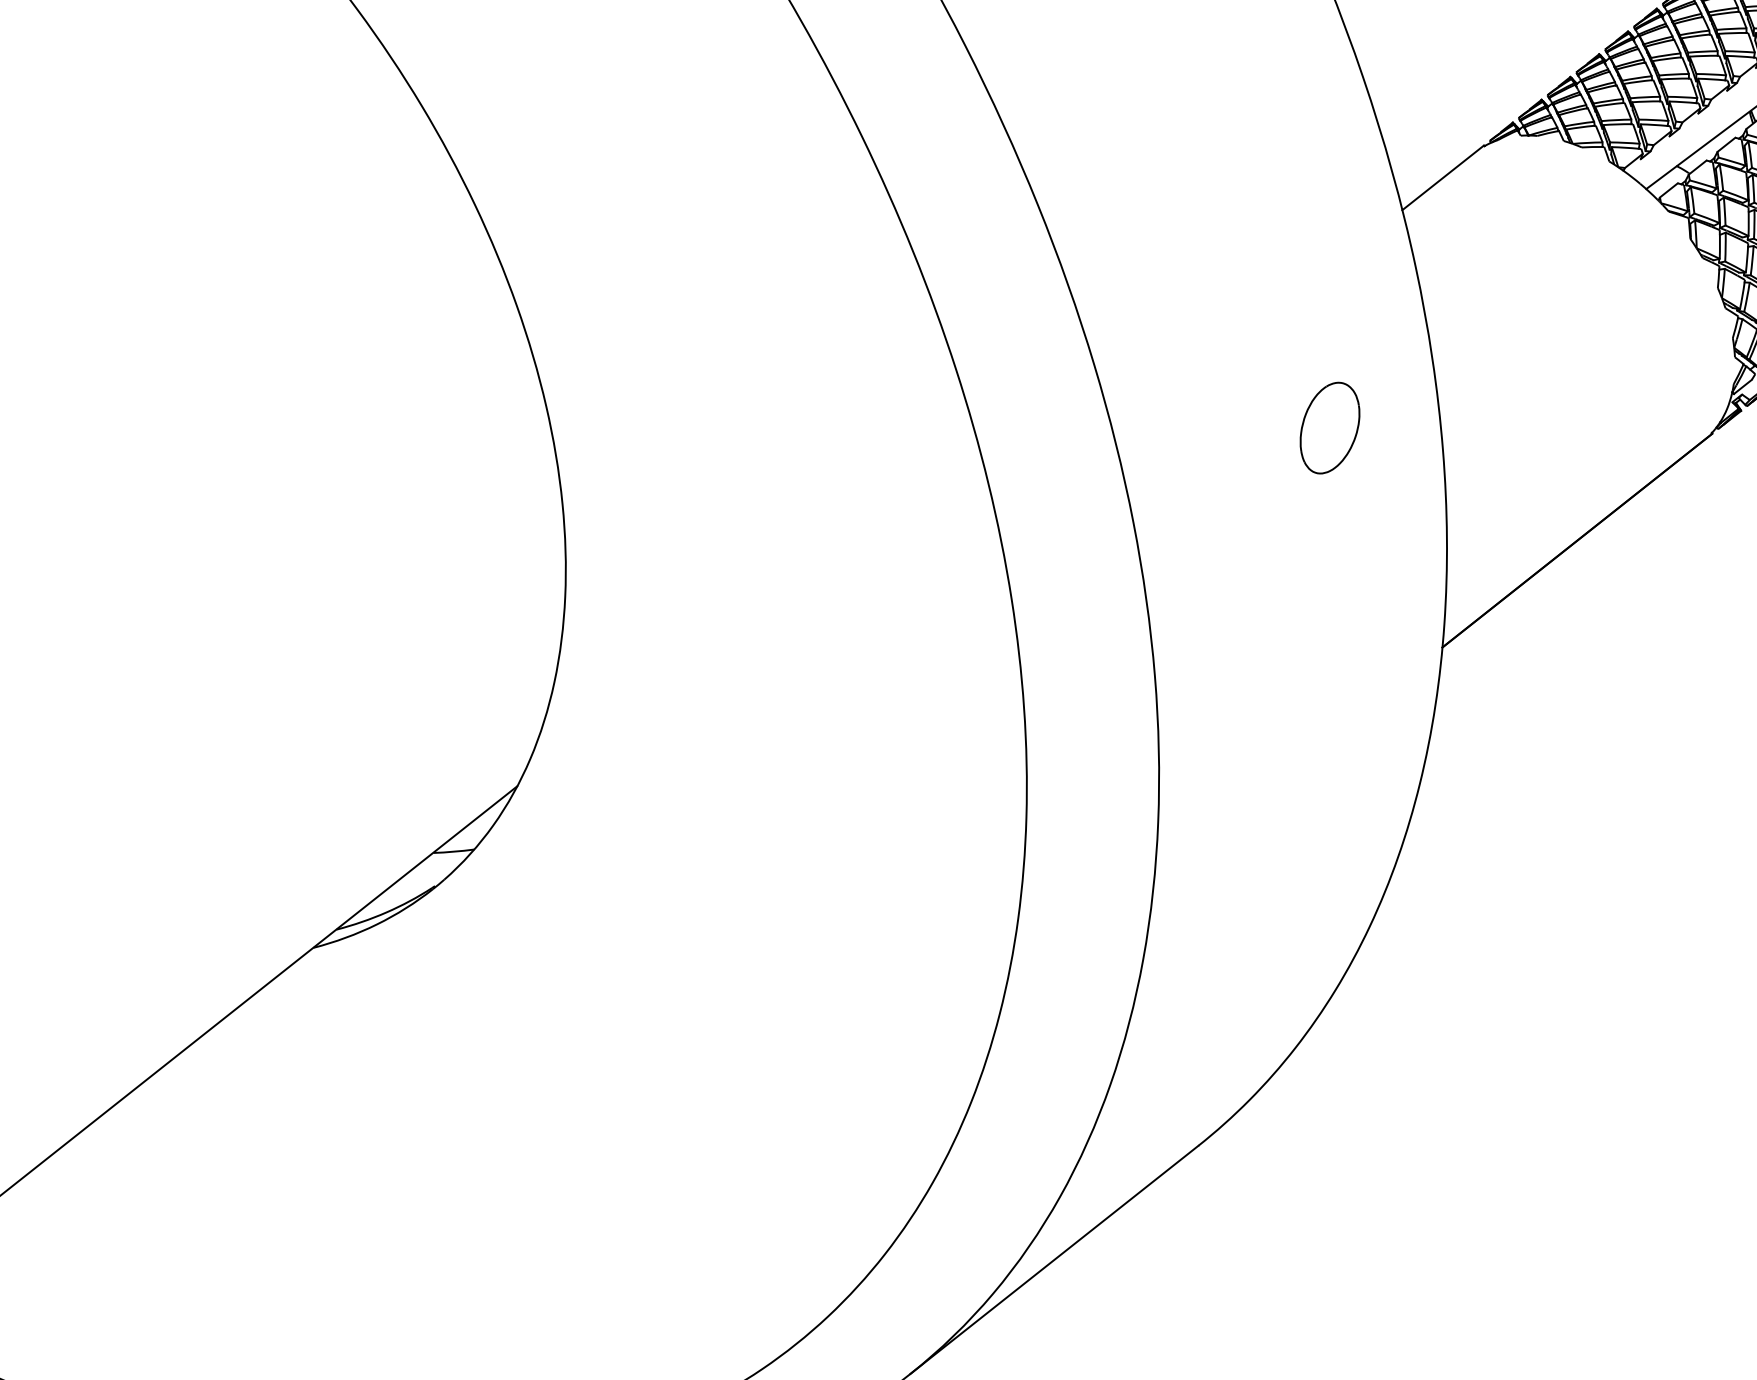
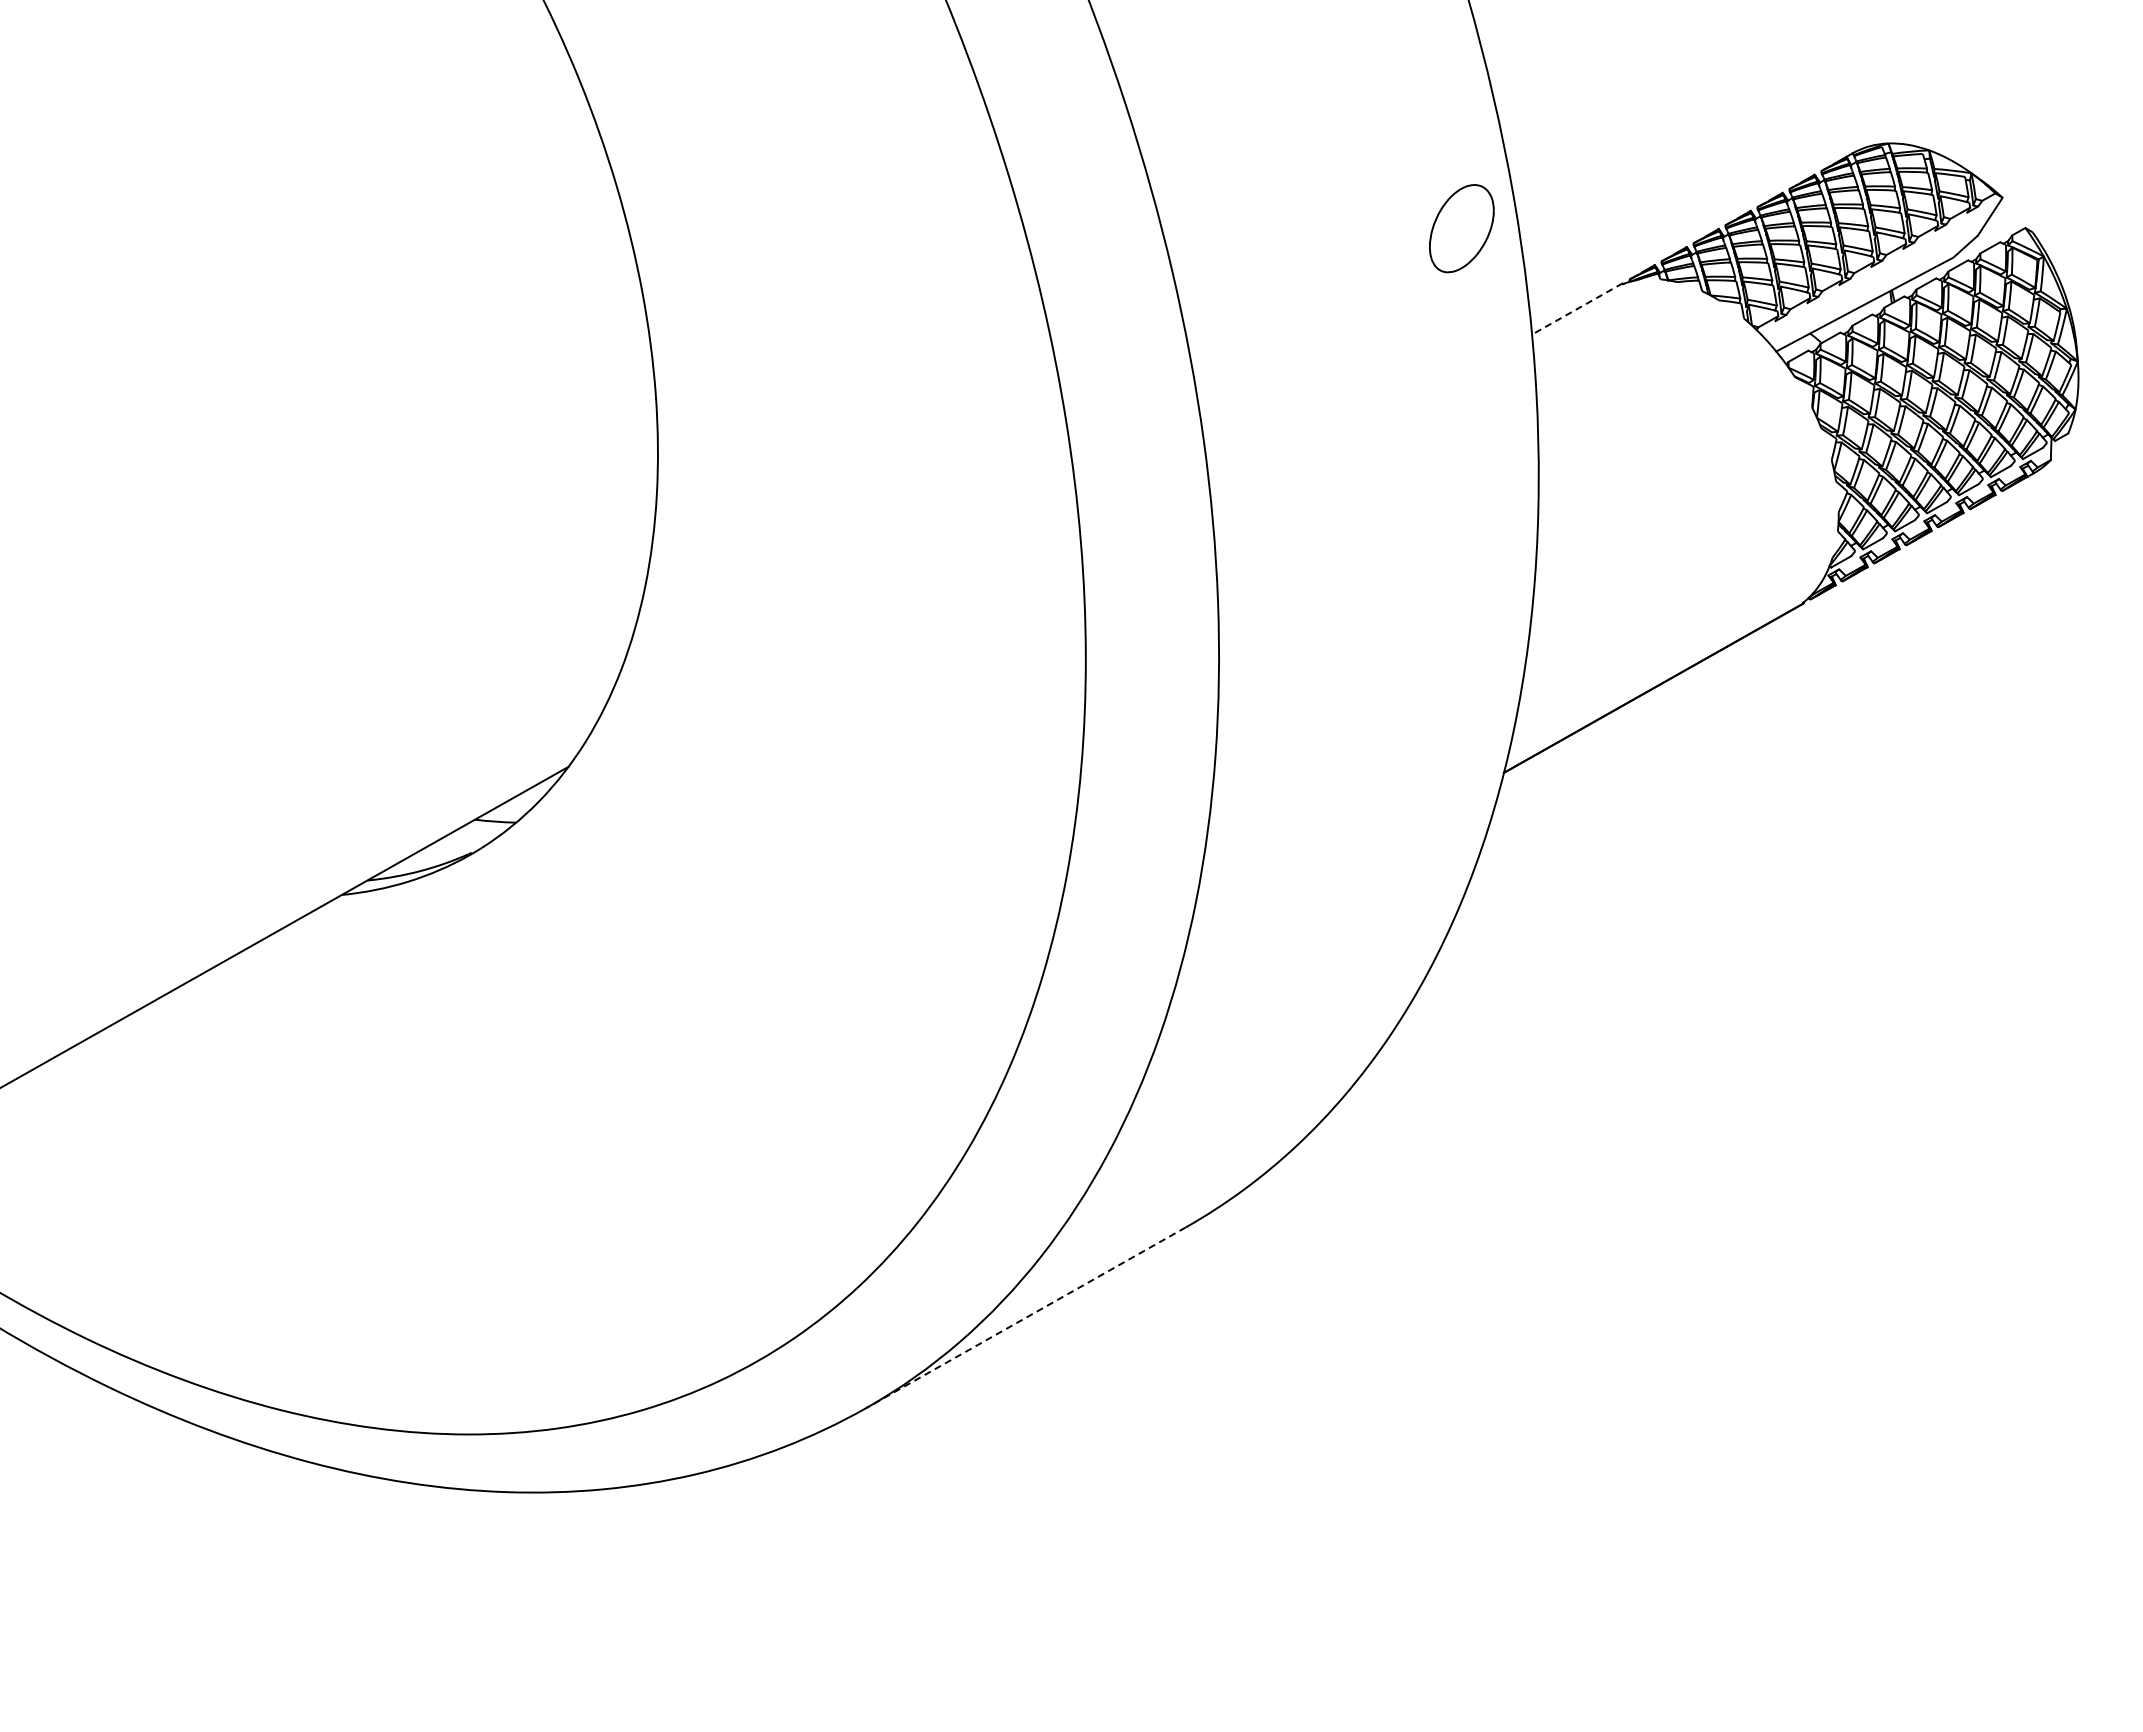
line: (1442, 178) -> (1576, 309), solid -> dashed
part: (1329, 427) -> (1461, 228), moved
line: (1053, 1259) -> (1025, 1317), solid -> dashed

